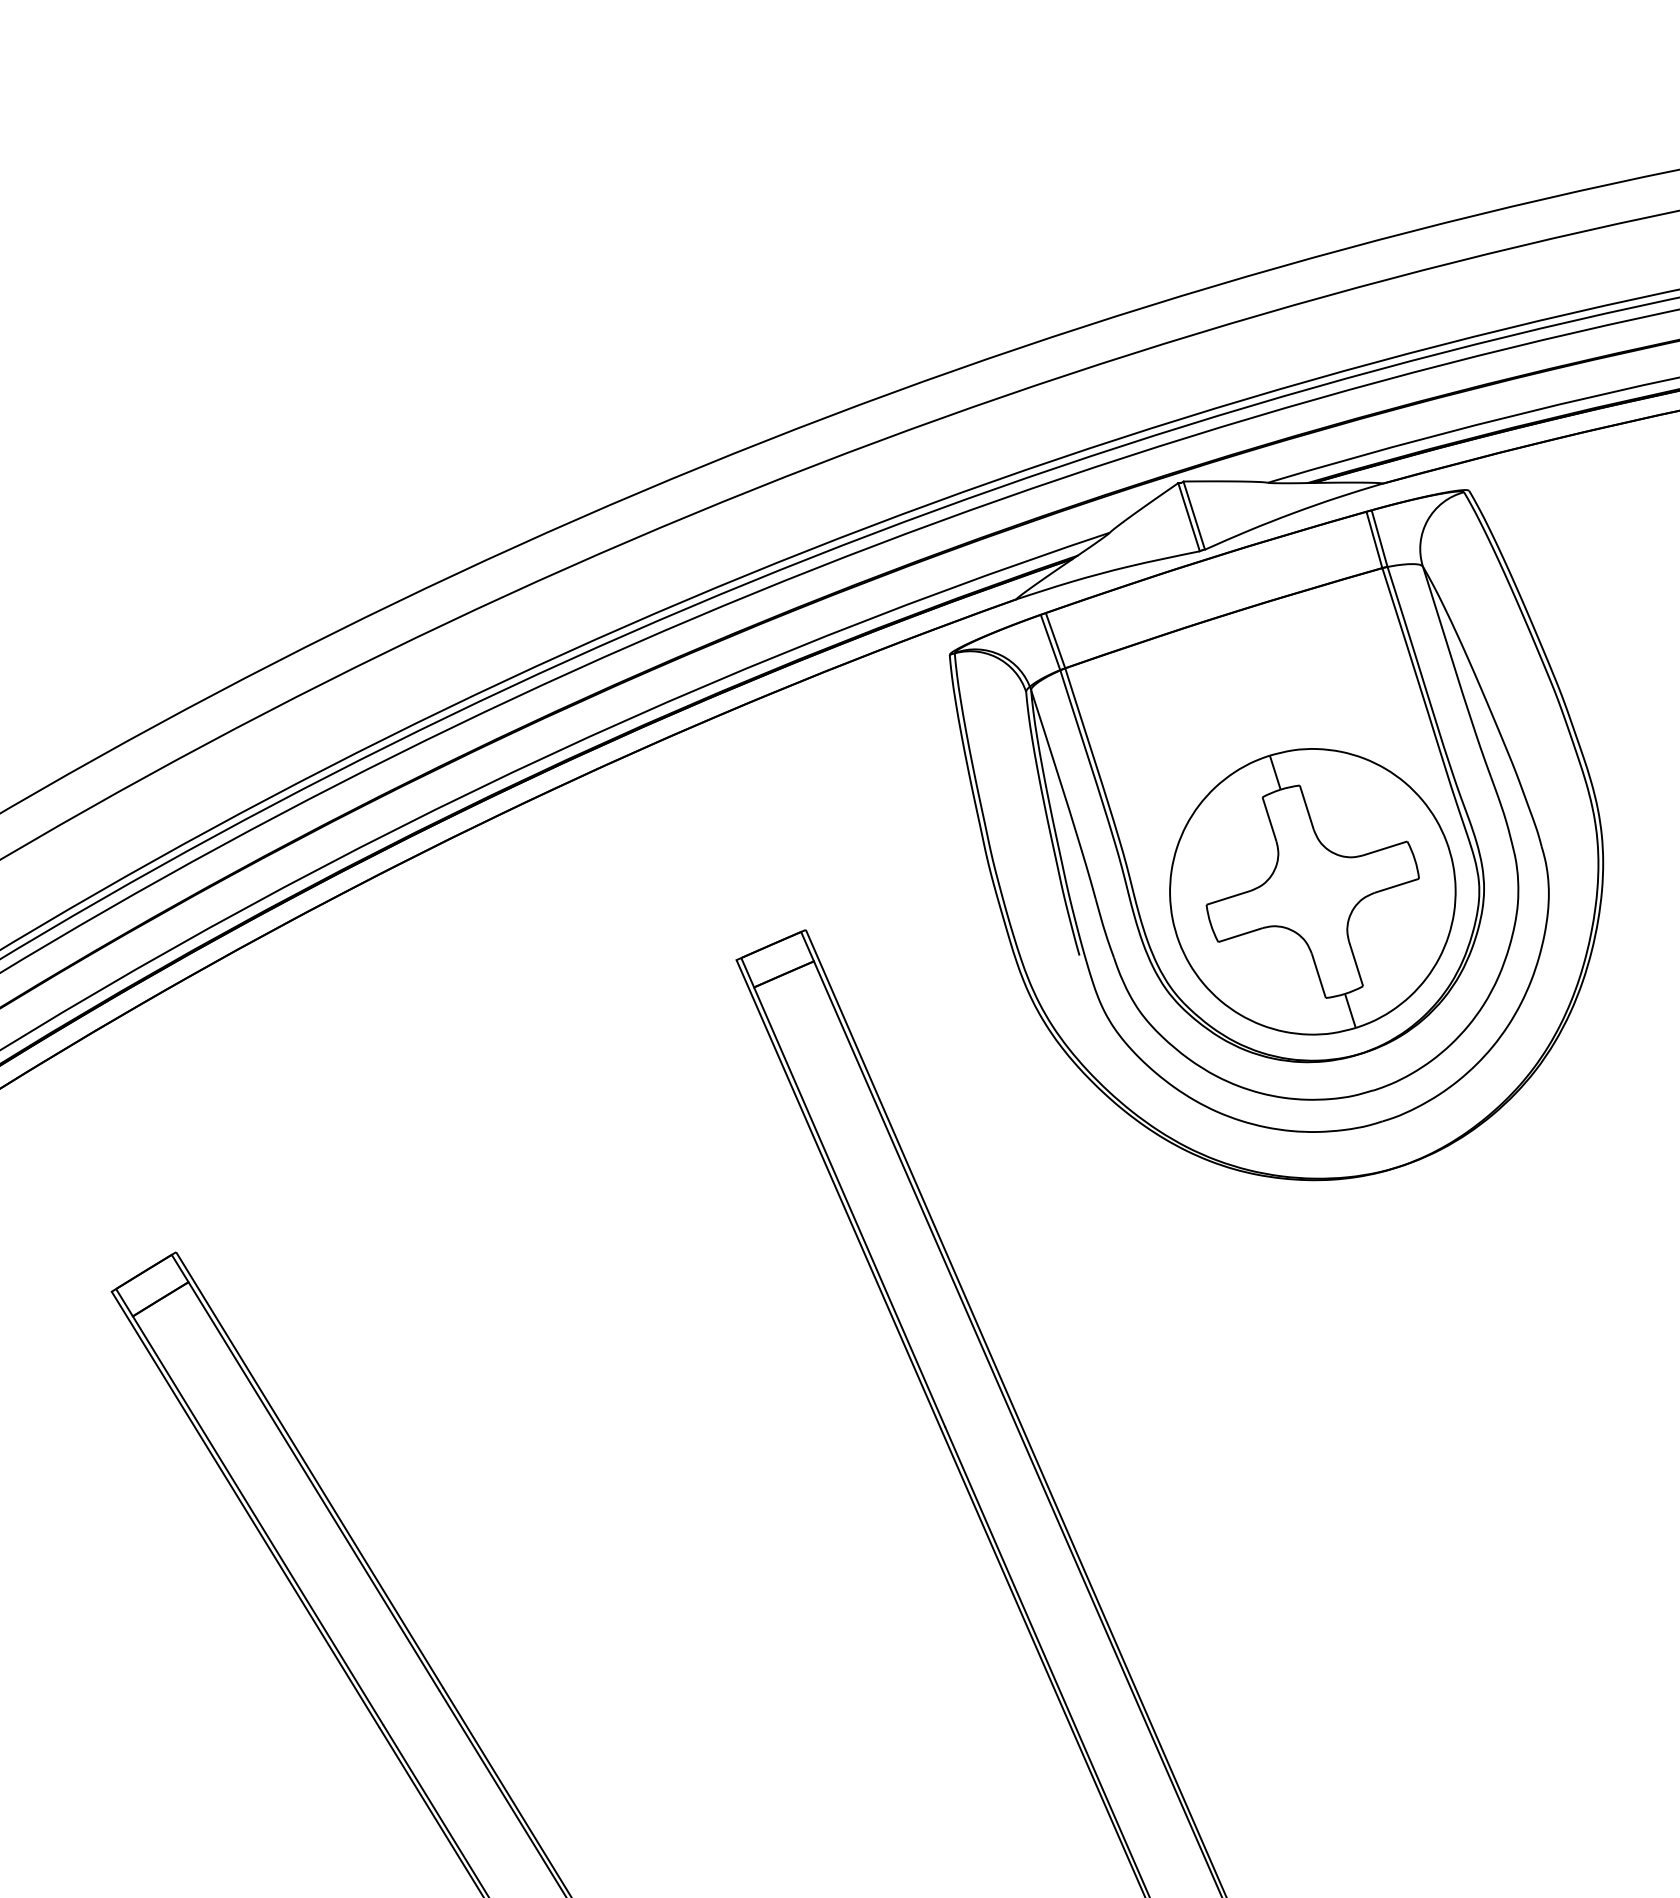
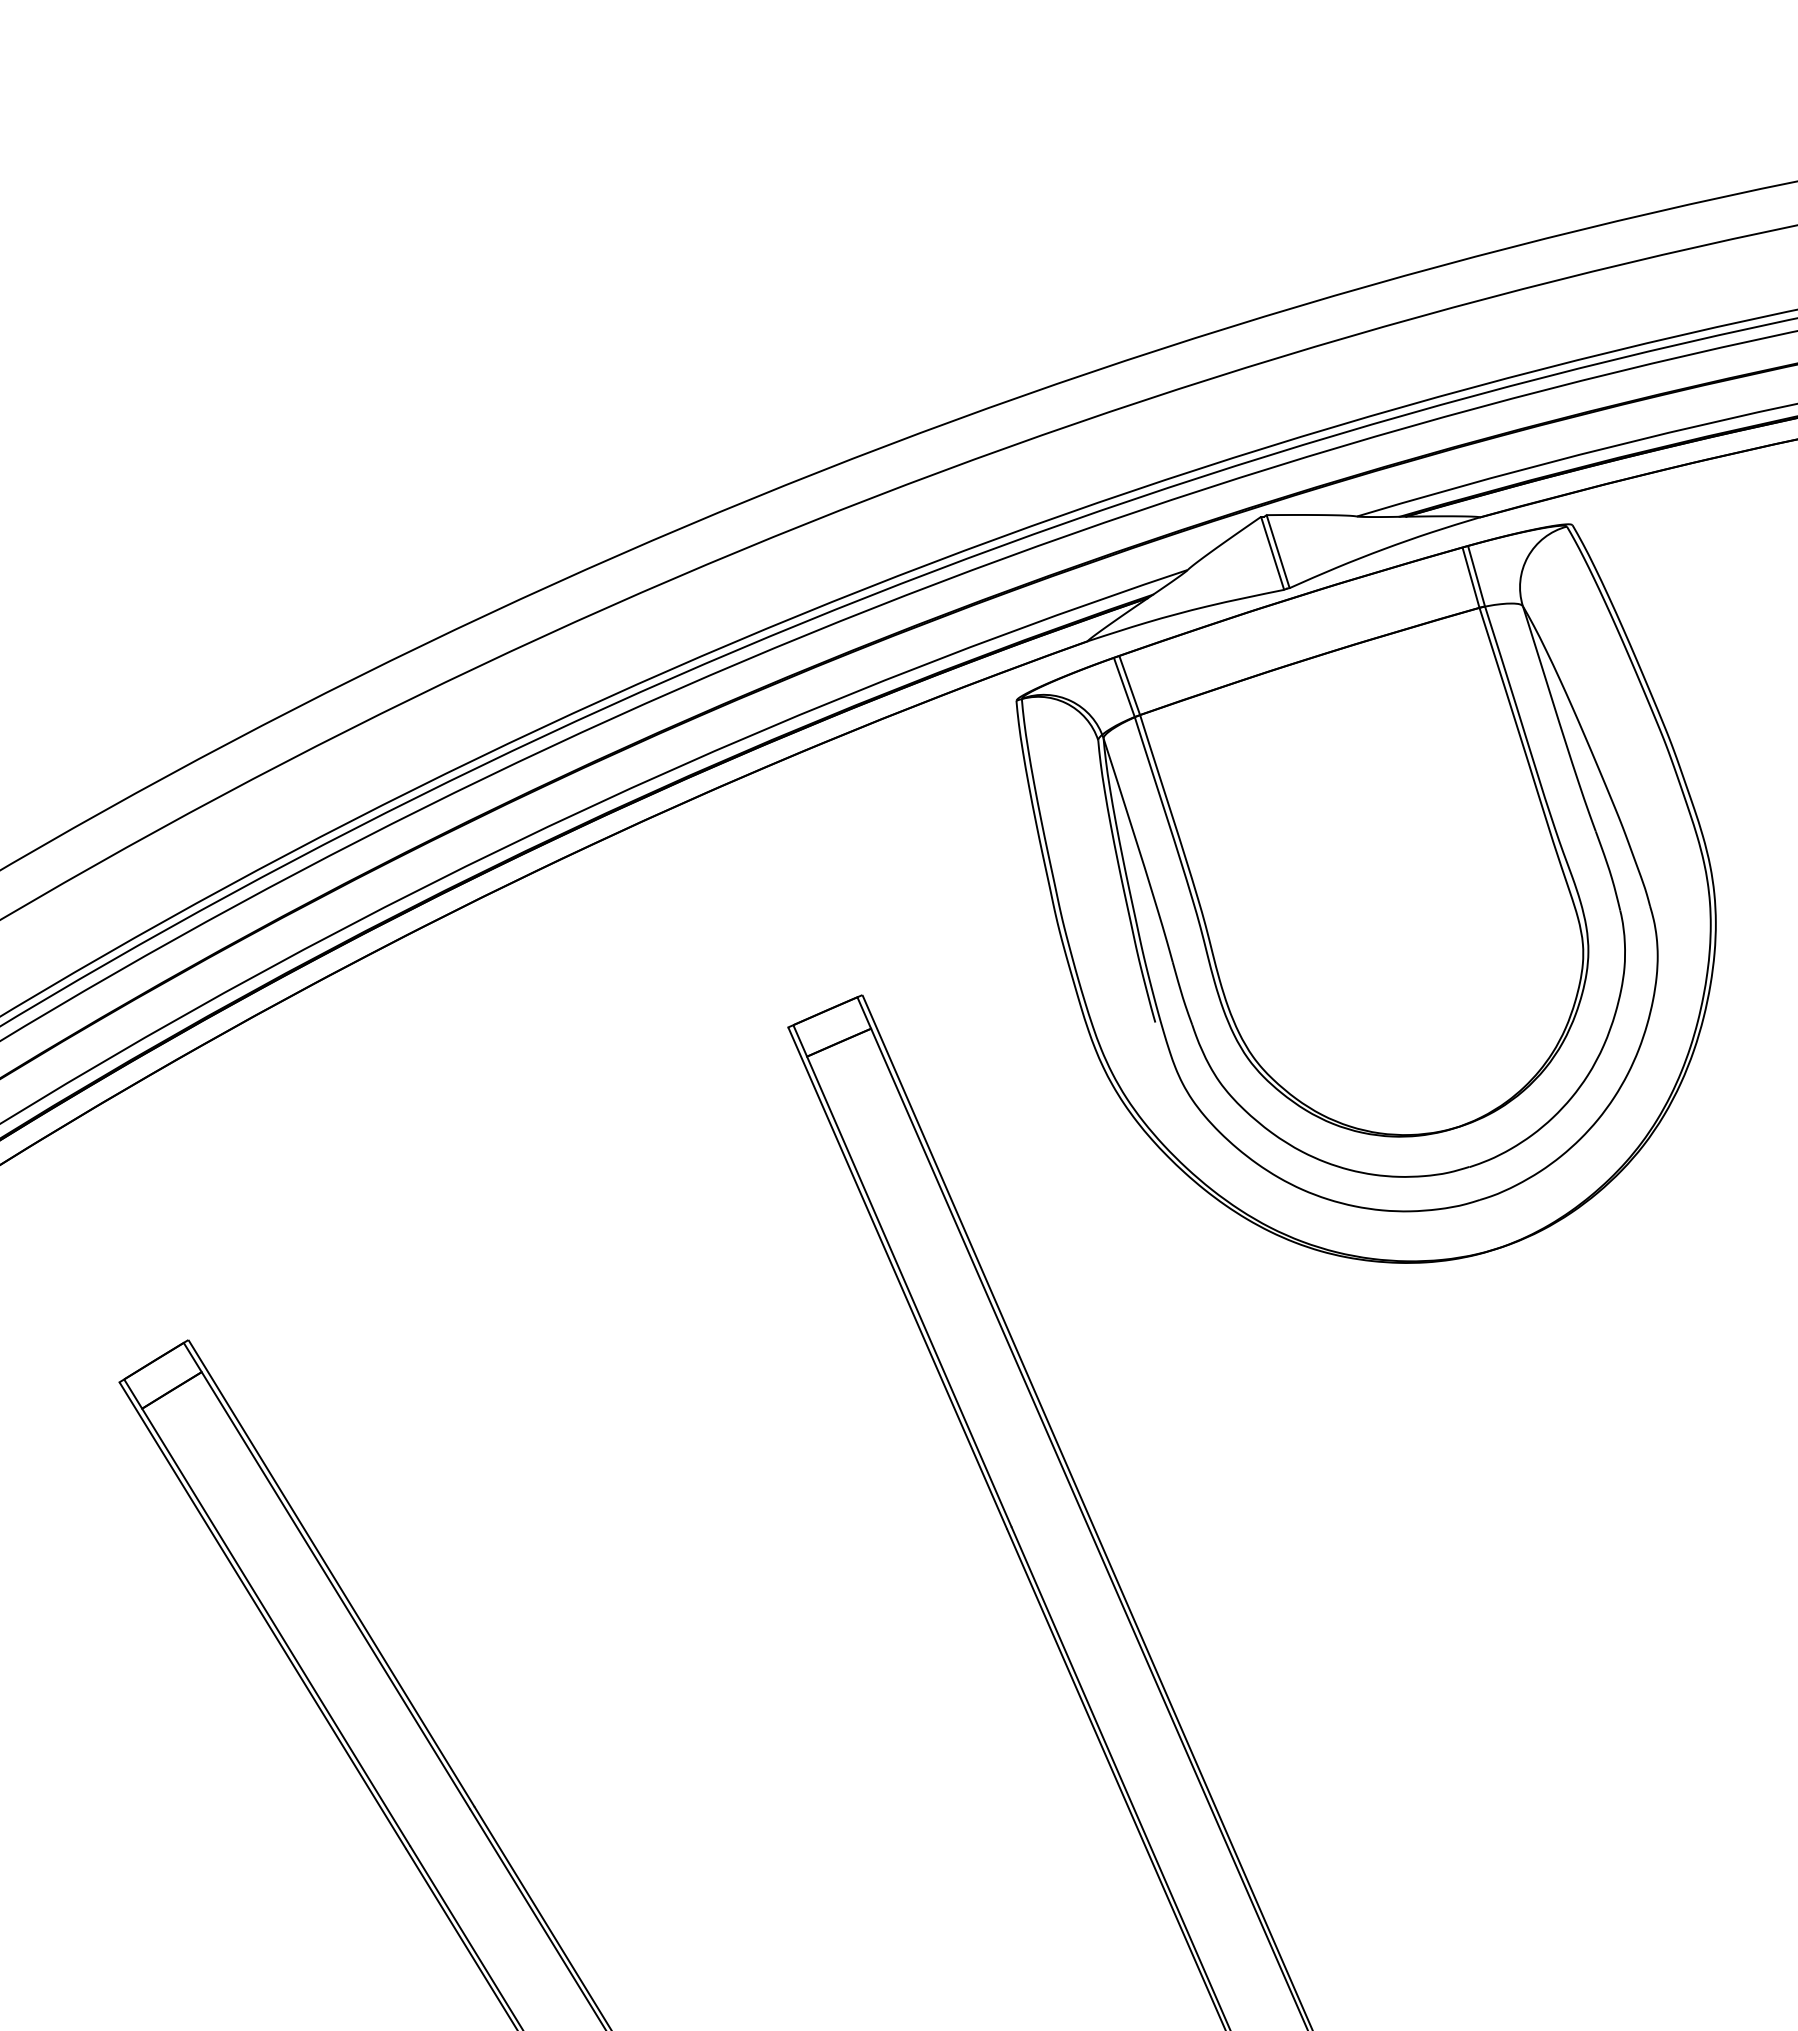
part: (1312, 892) -> (1404, 954), removed

